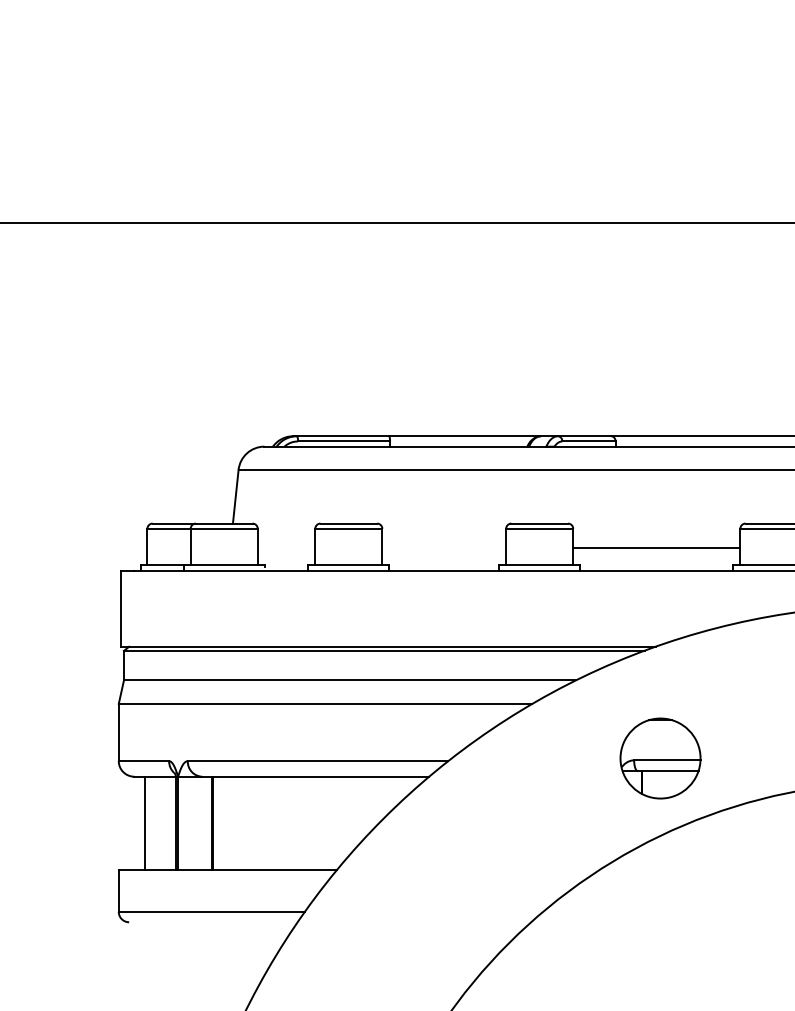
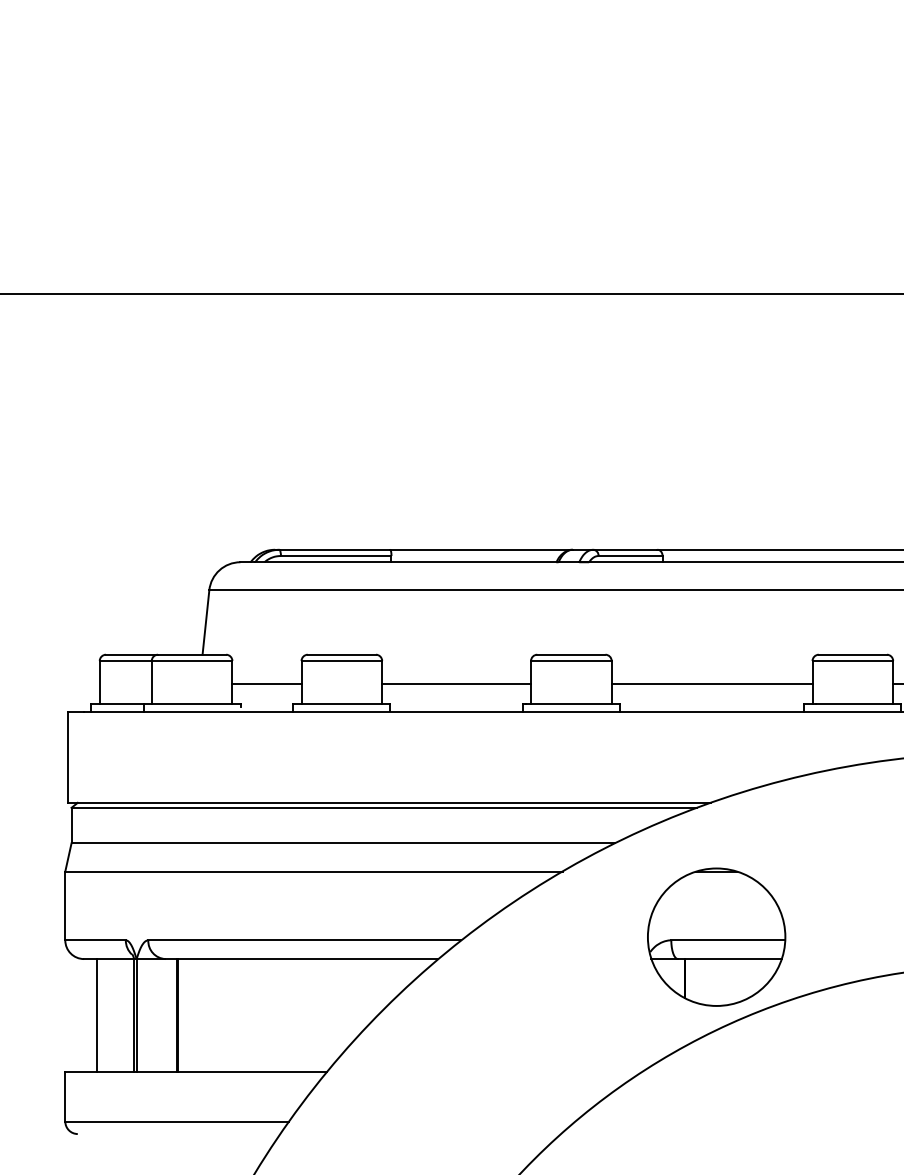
line: (286, 548) -> (266, 684), added
line: (444, 548) -> (456, 684), added
part: (660, 758) -> (716, 937), size x1.43

